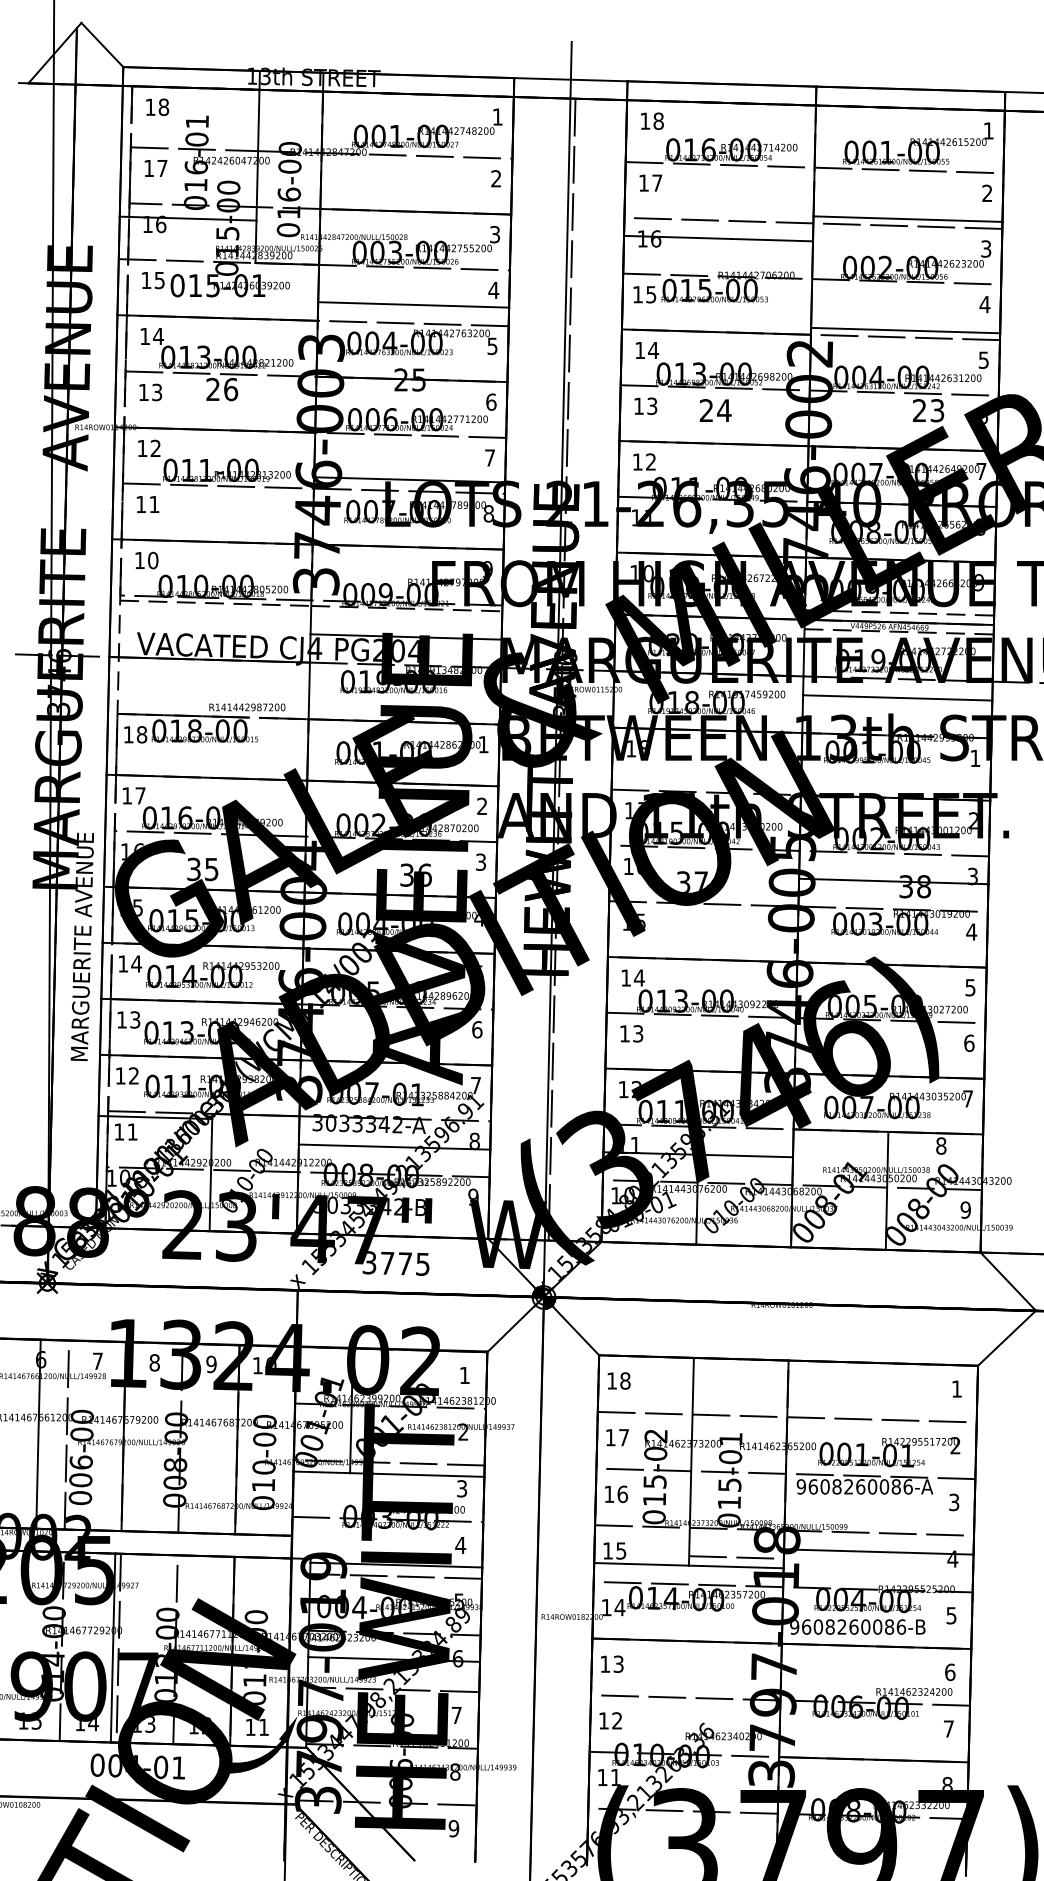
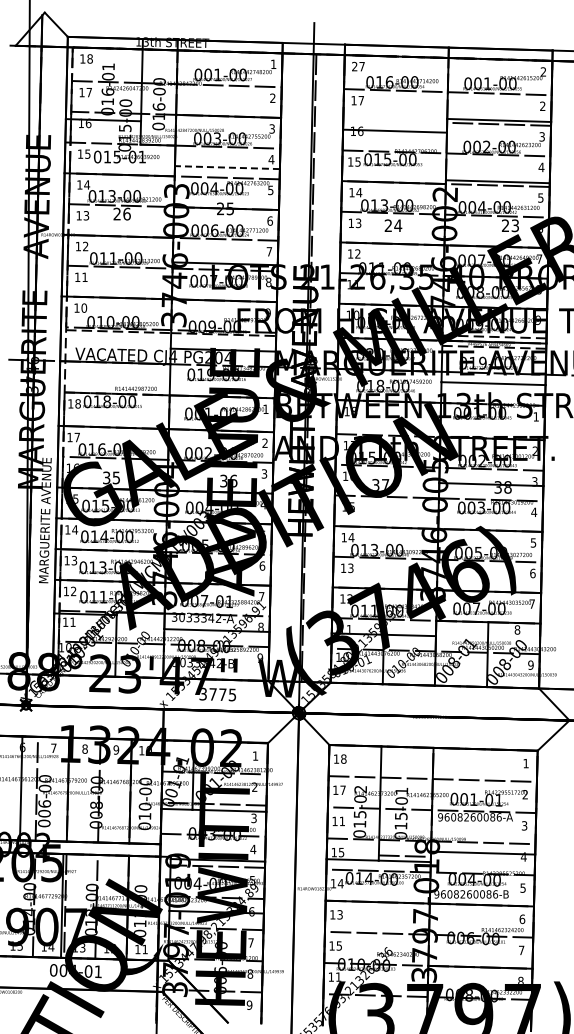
text: (652, 120) -> (358, 66), 18 -> 27
text: (986, 130) -> (542, 71), 1 -> 2
line: (719, 219) -> (395, 120), removed
line: (411, 304) -> (226, 167), solid -> dashed
text: (622, 1494) -> (342, 821), 16 -> 11
text: (615, 1720) -> (338, 945), 12 -> 15

